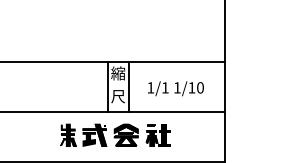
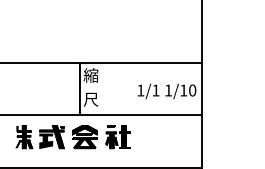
line: (128, 86) -> (101, 89), removed
text: (175, 88) -> (166, 91), moved
part: (115, 134) -> (73, 136), moved

